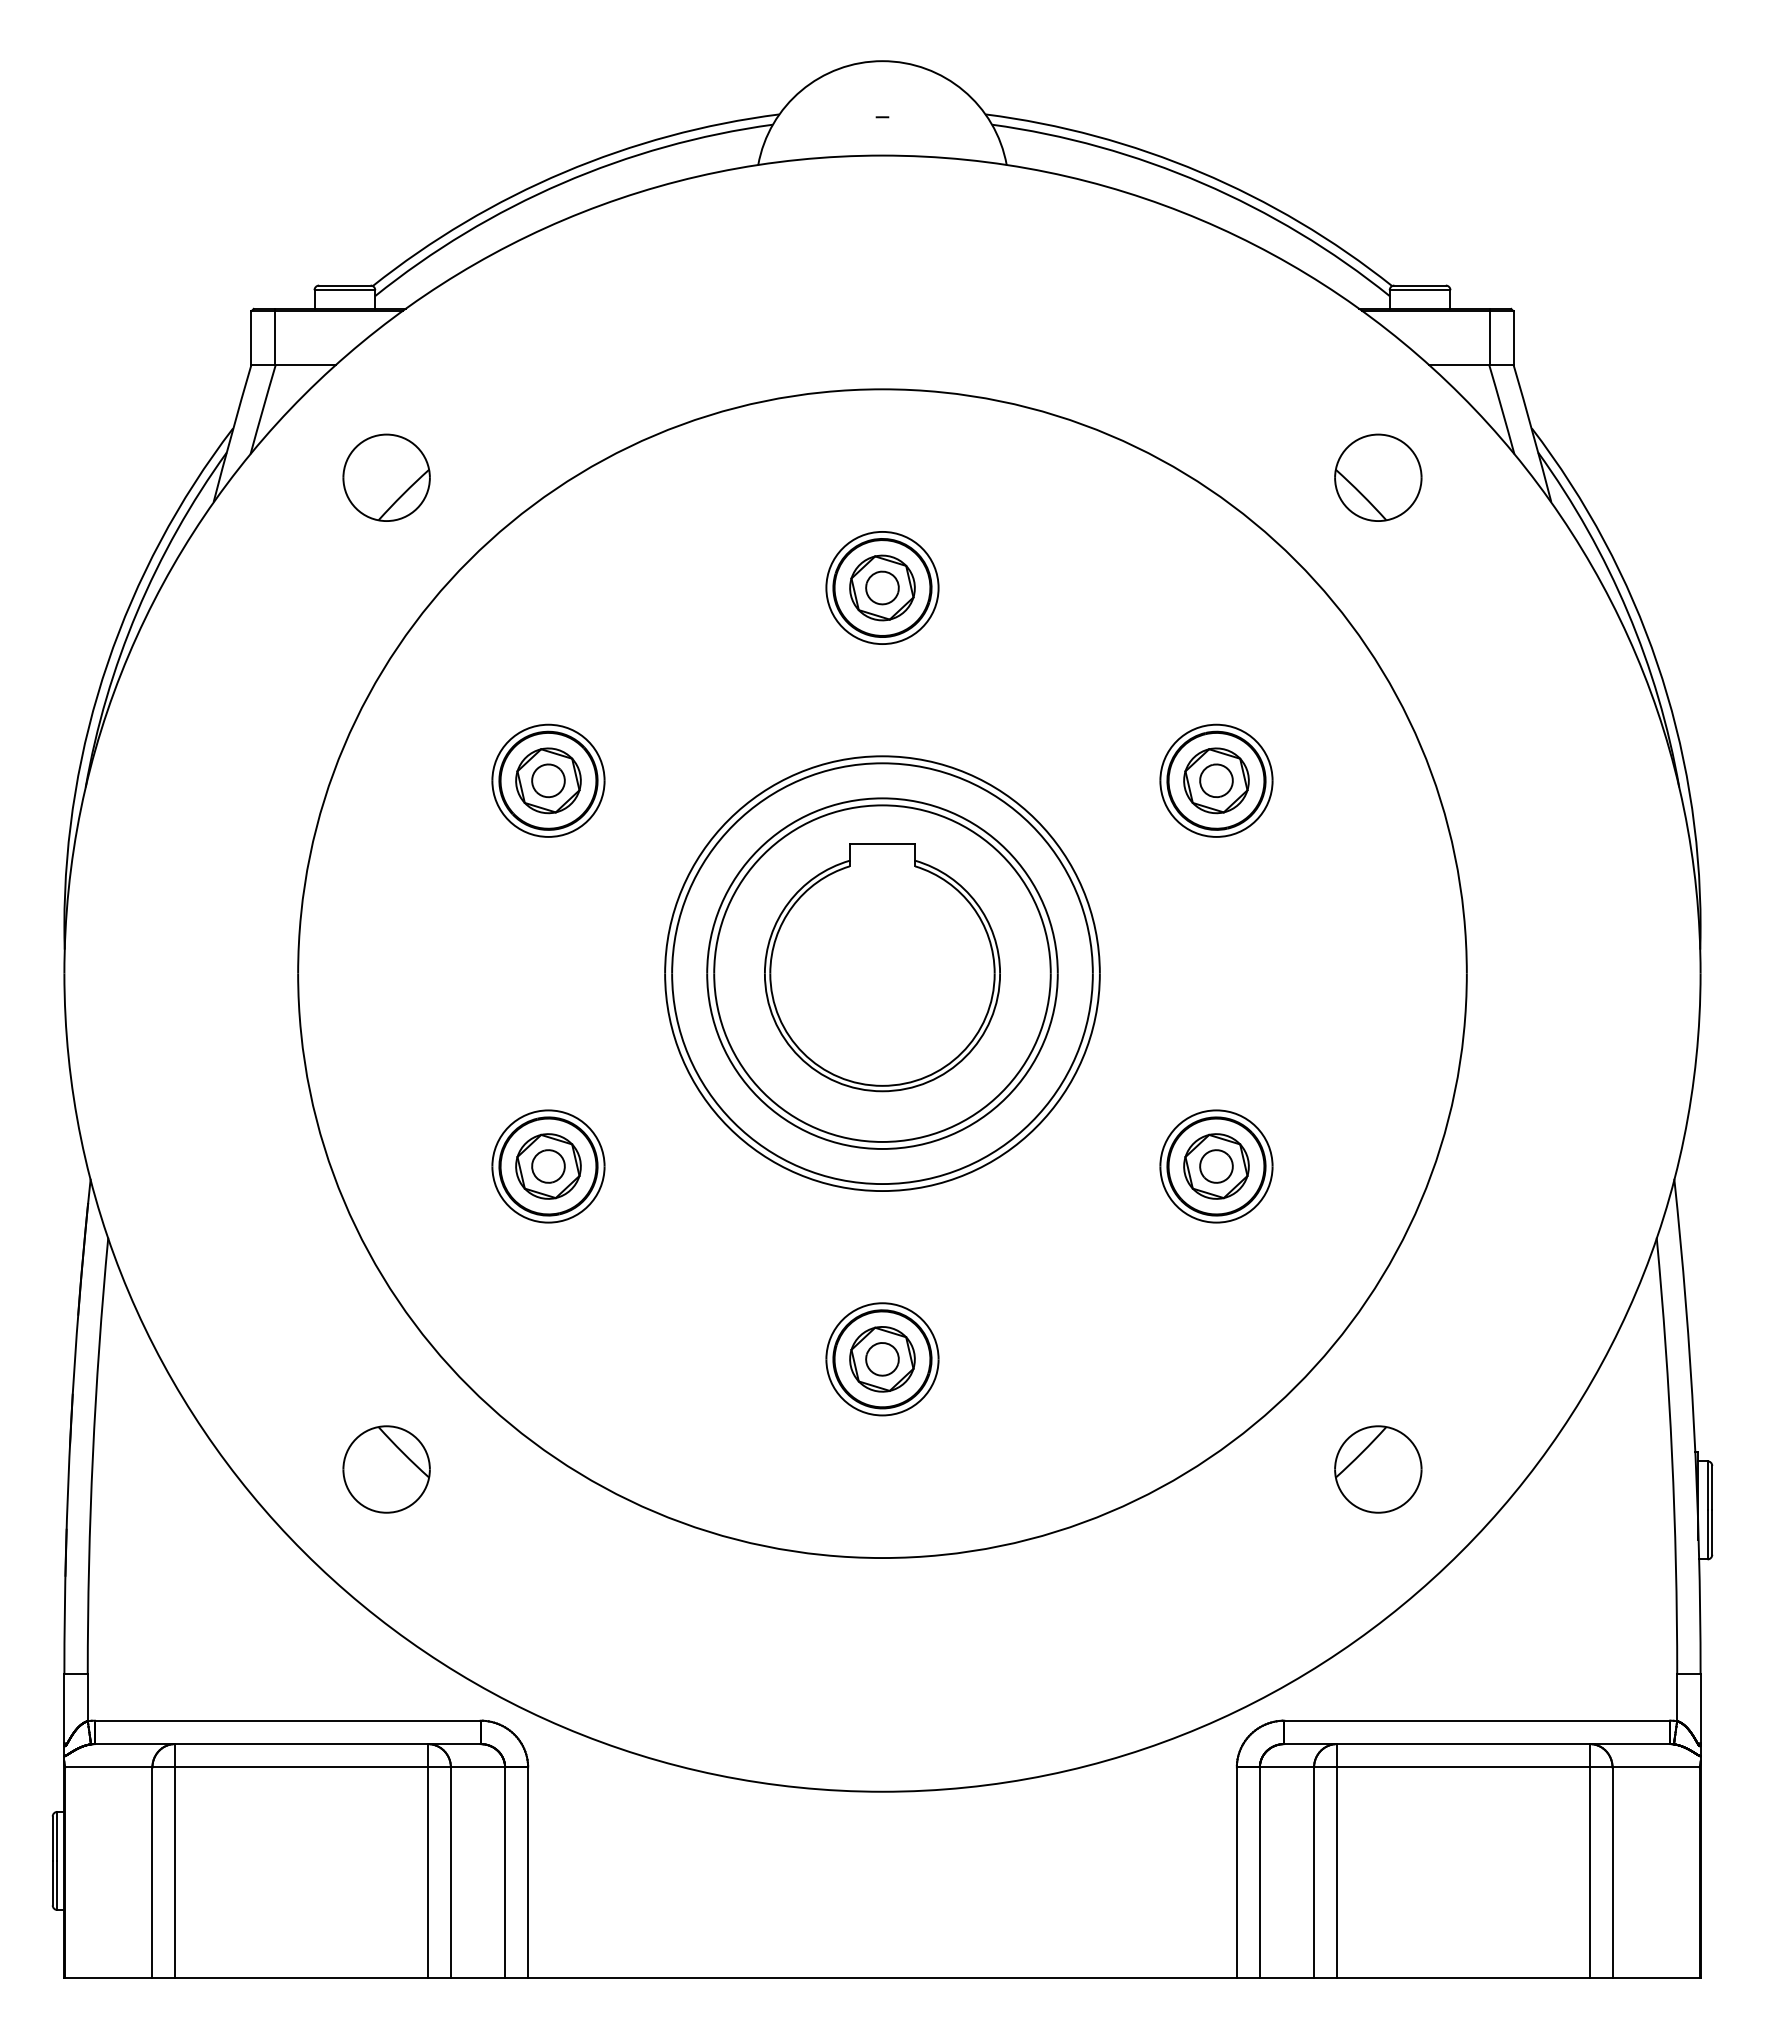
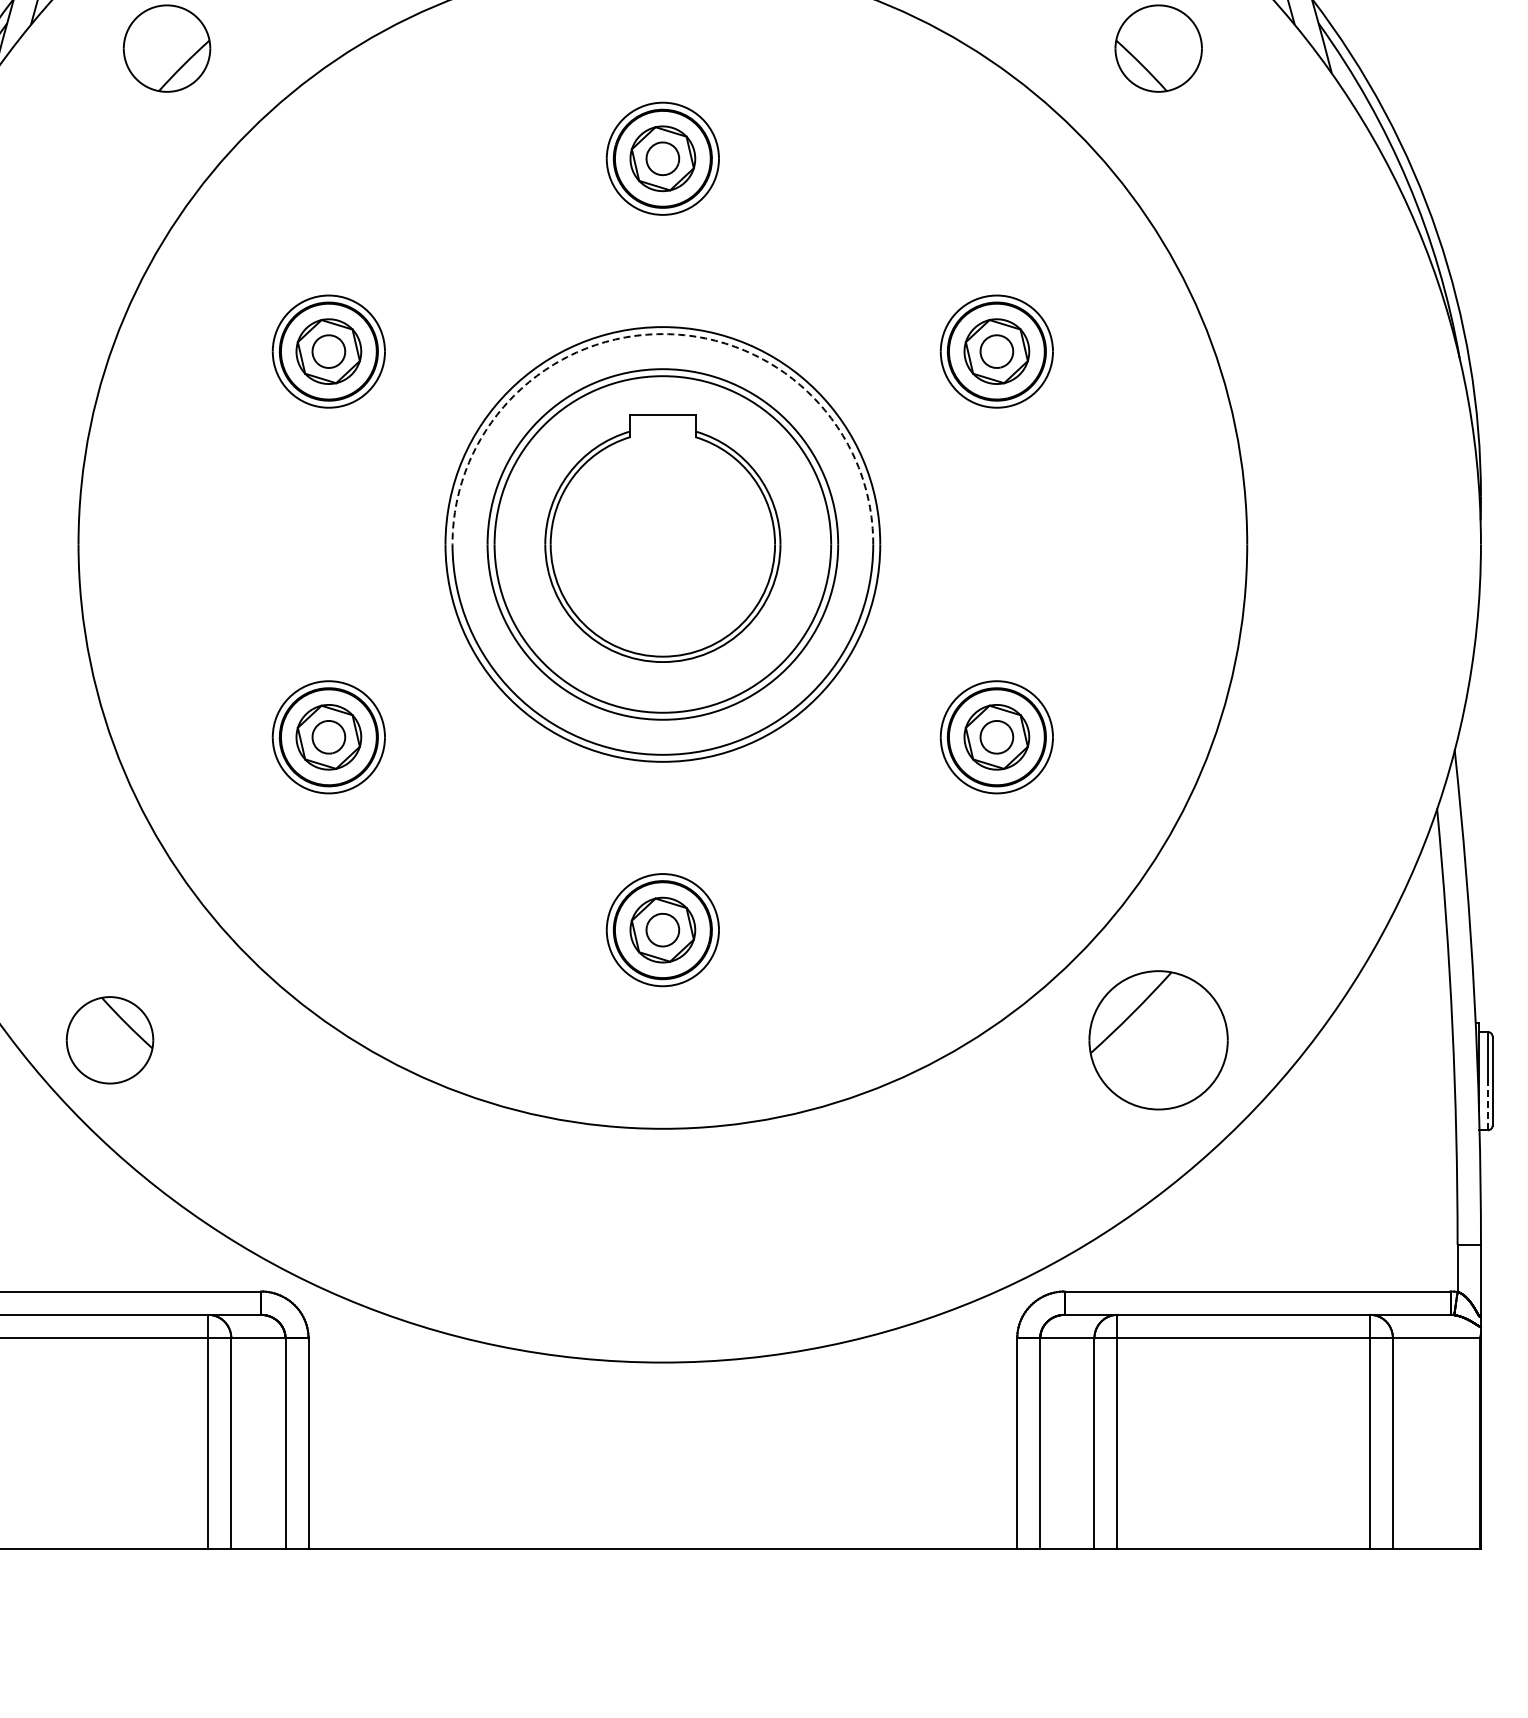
arc: (882, 763) -> (662, 334), solid -> dashed
part: (386, 1469) -> (109, 1040), moved
part: (1378, 1469) -> (1158, 1040), size x1.6
line: (1707, 1534) -> (1487, 1105), solid -> dashed

